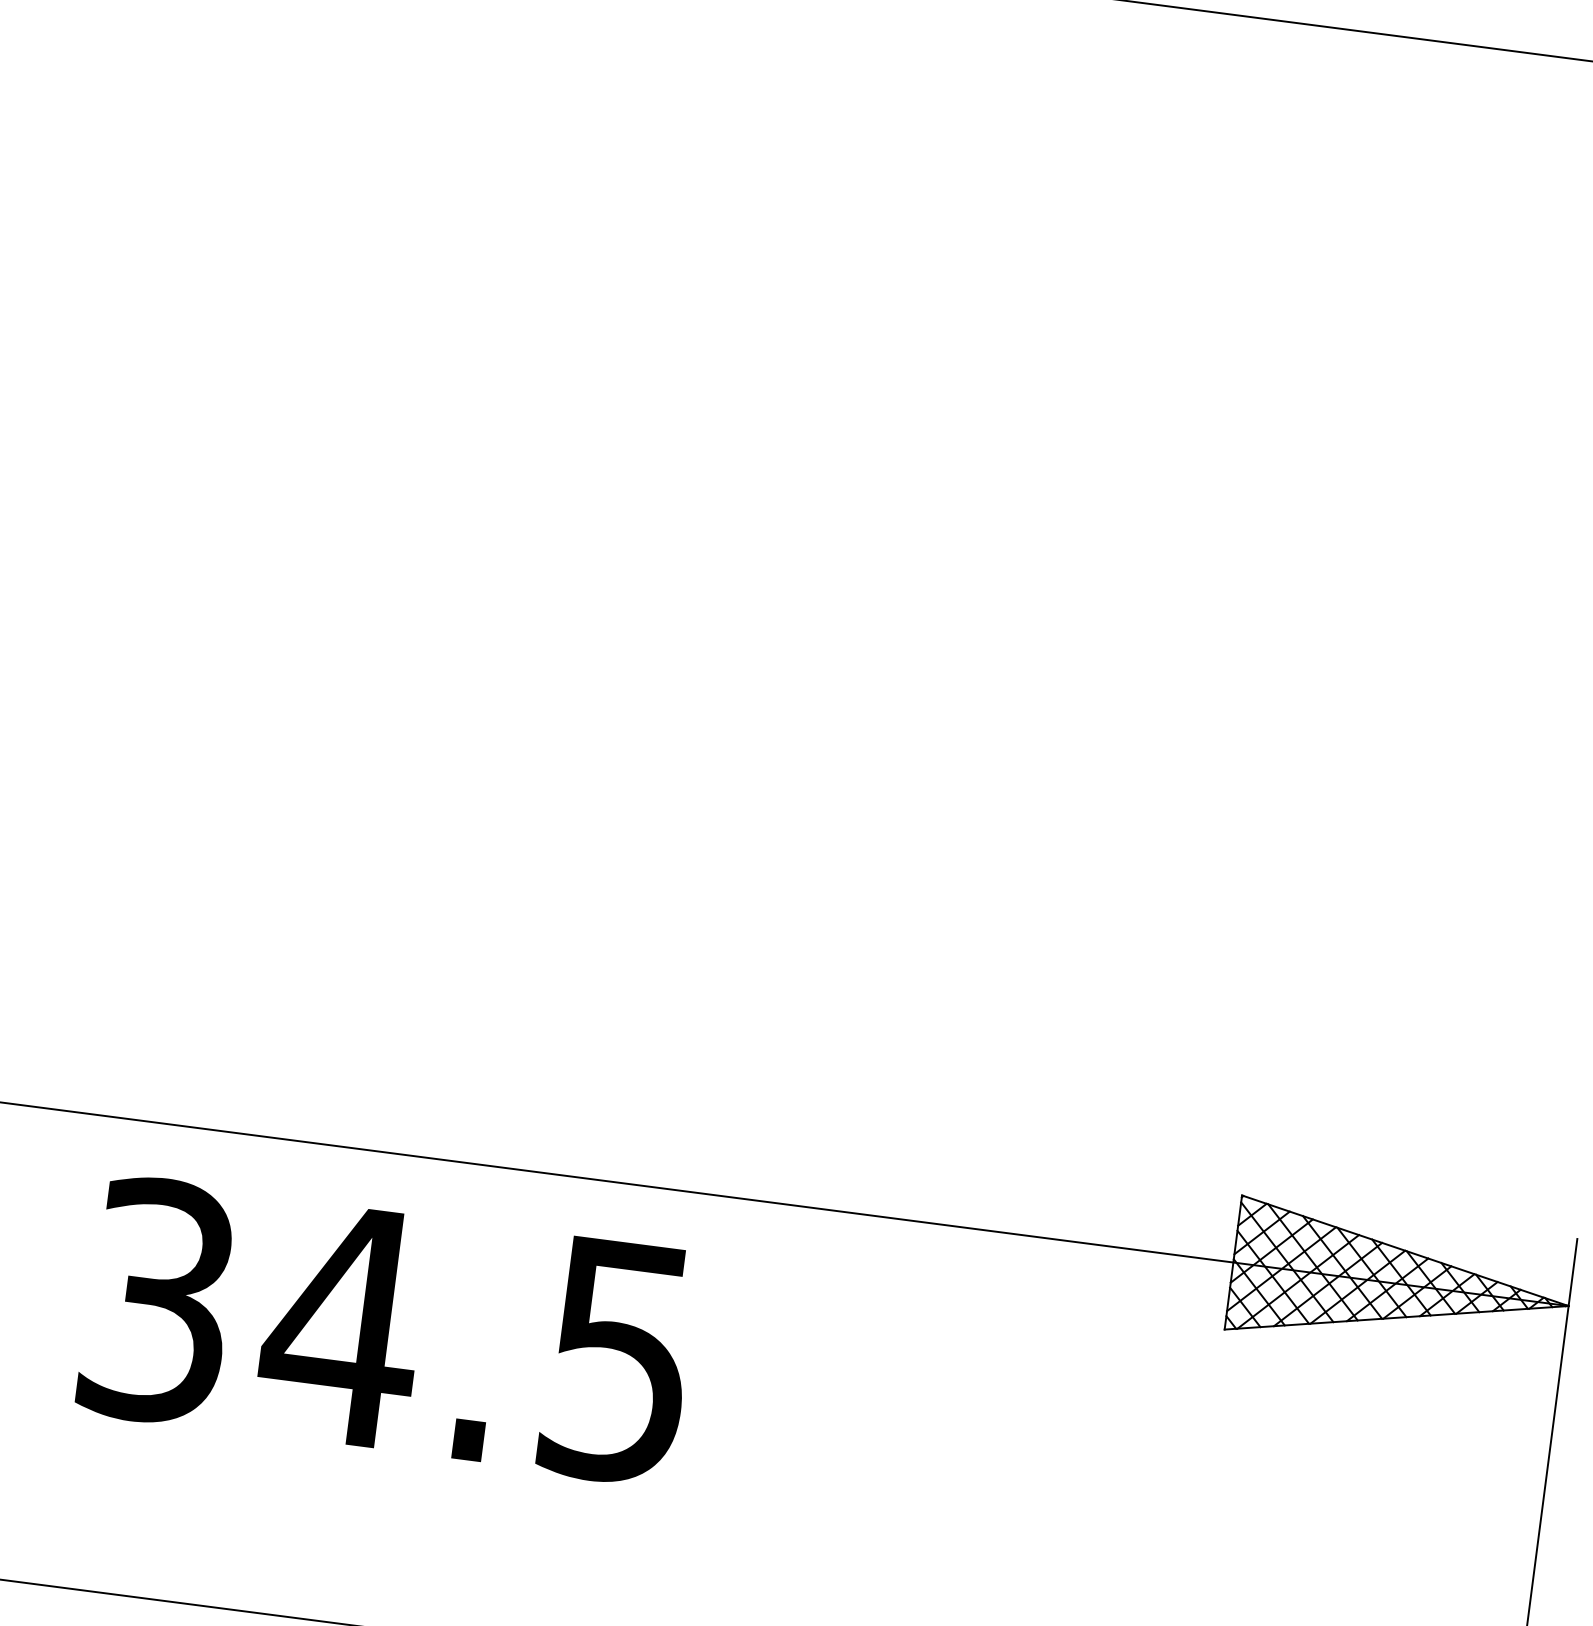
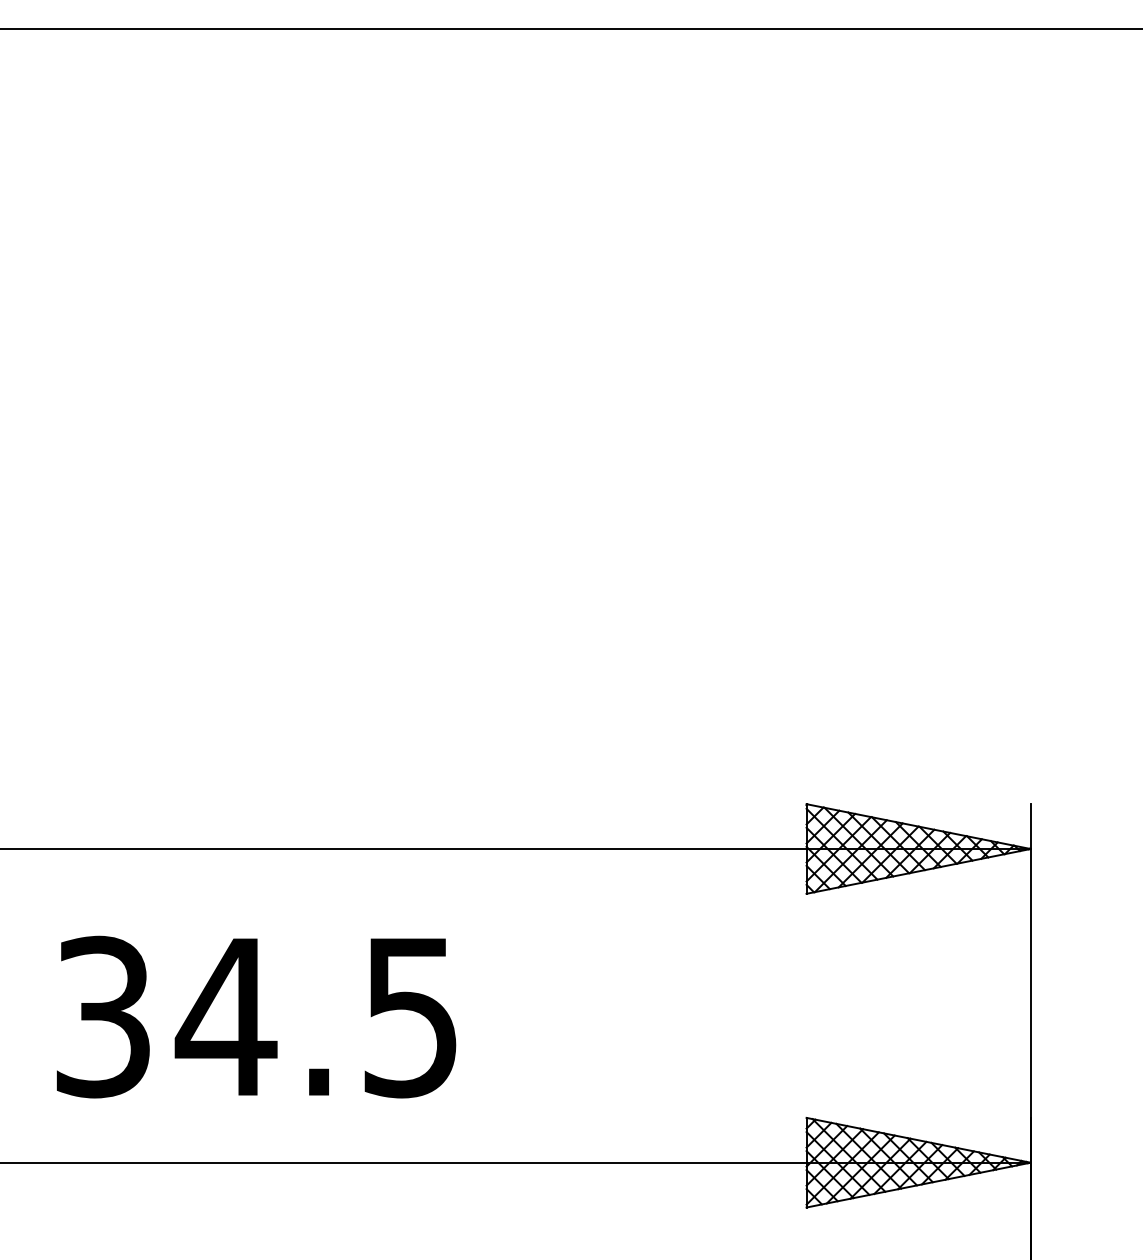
text: (387, 1329) -> (256, 1016), moved

